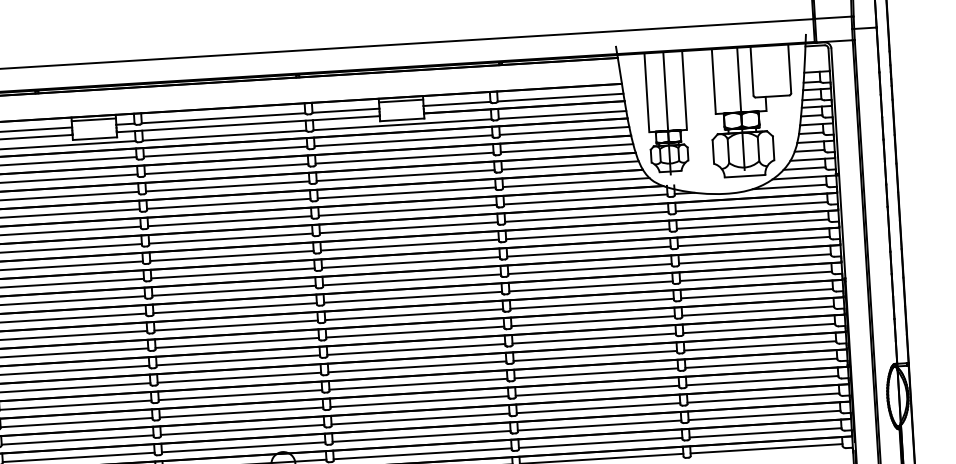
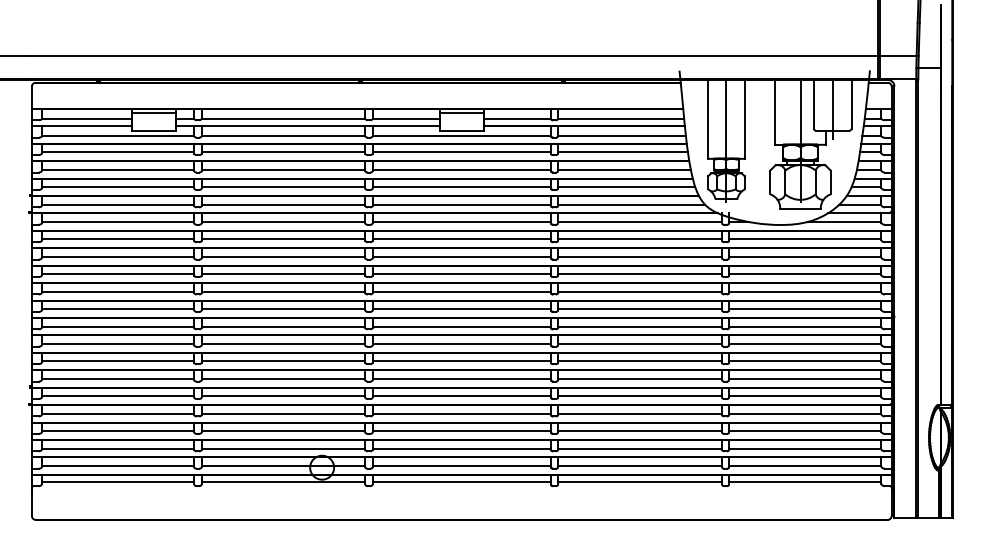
line: (770, 75) -> (832, 109), added

